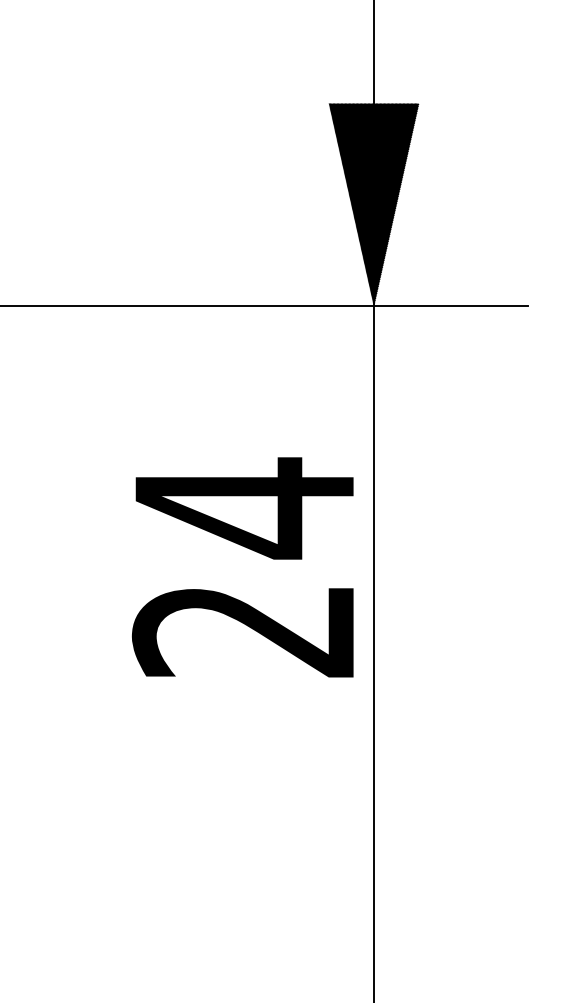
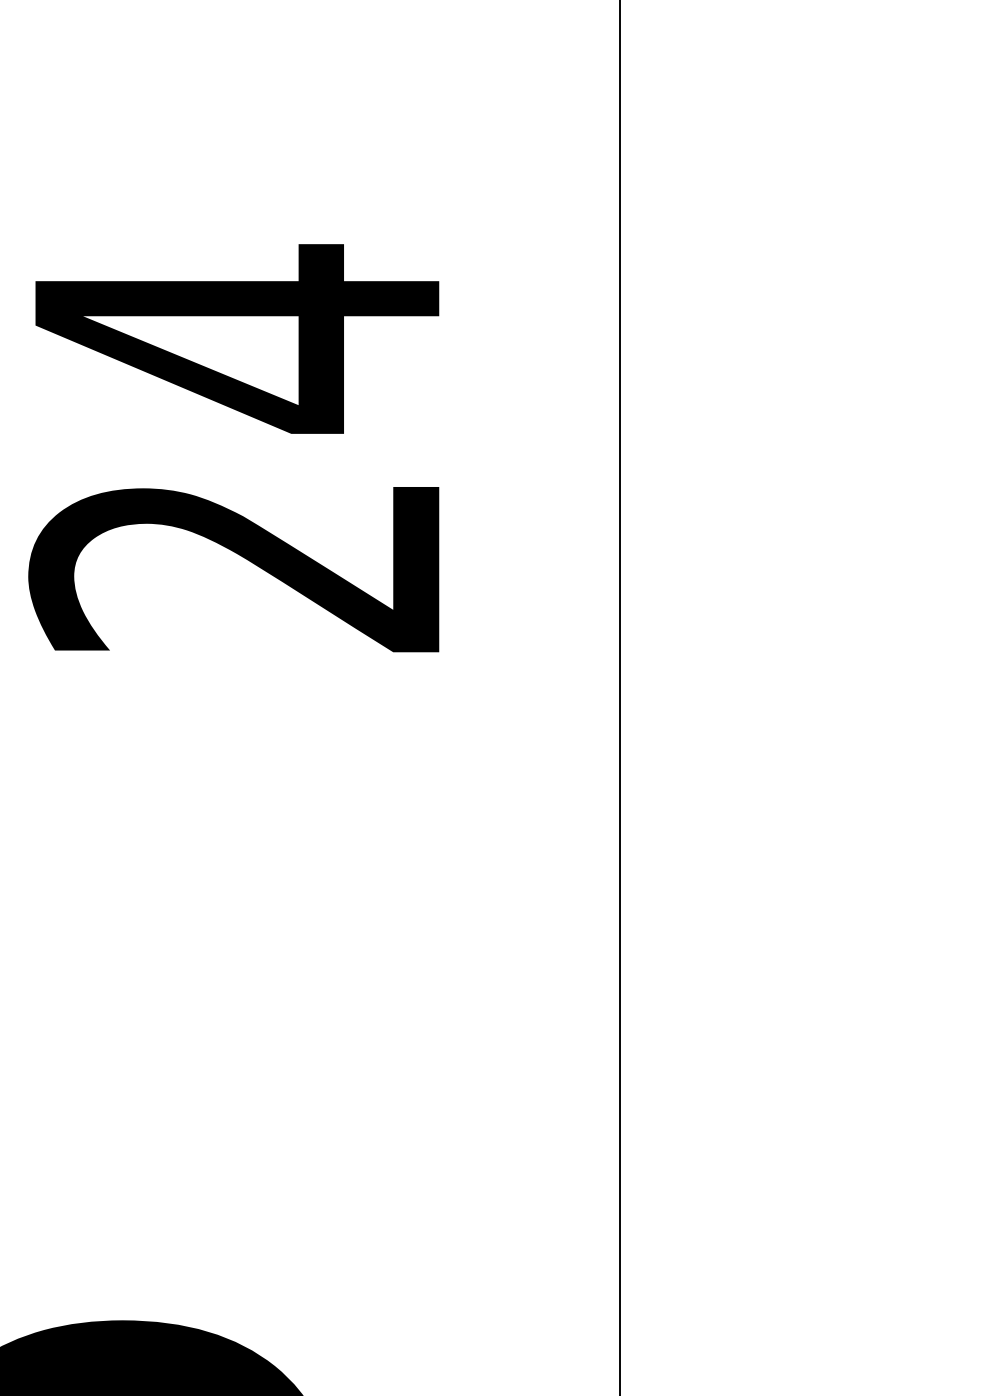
text: (242, 567) -> (233, 448), moved

